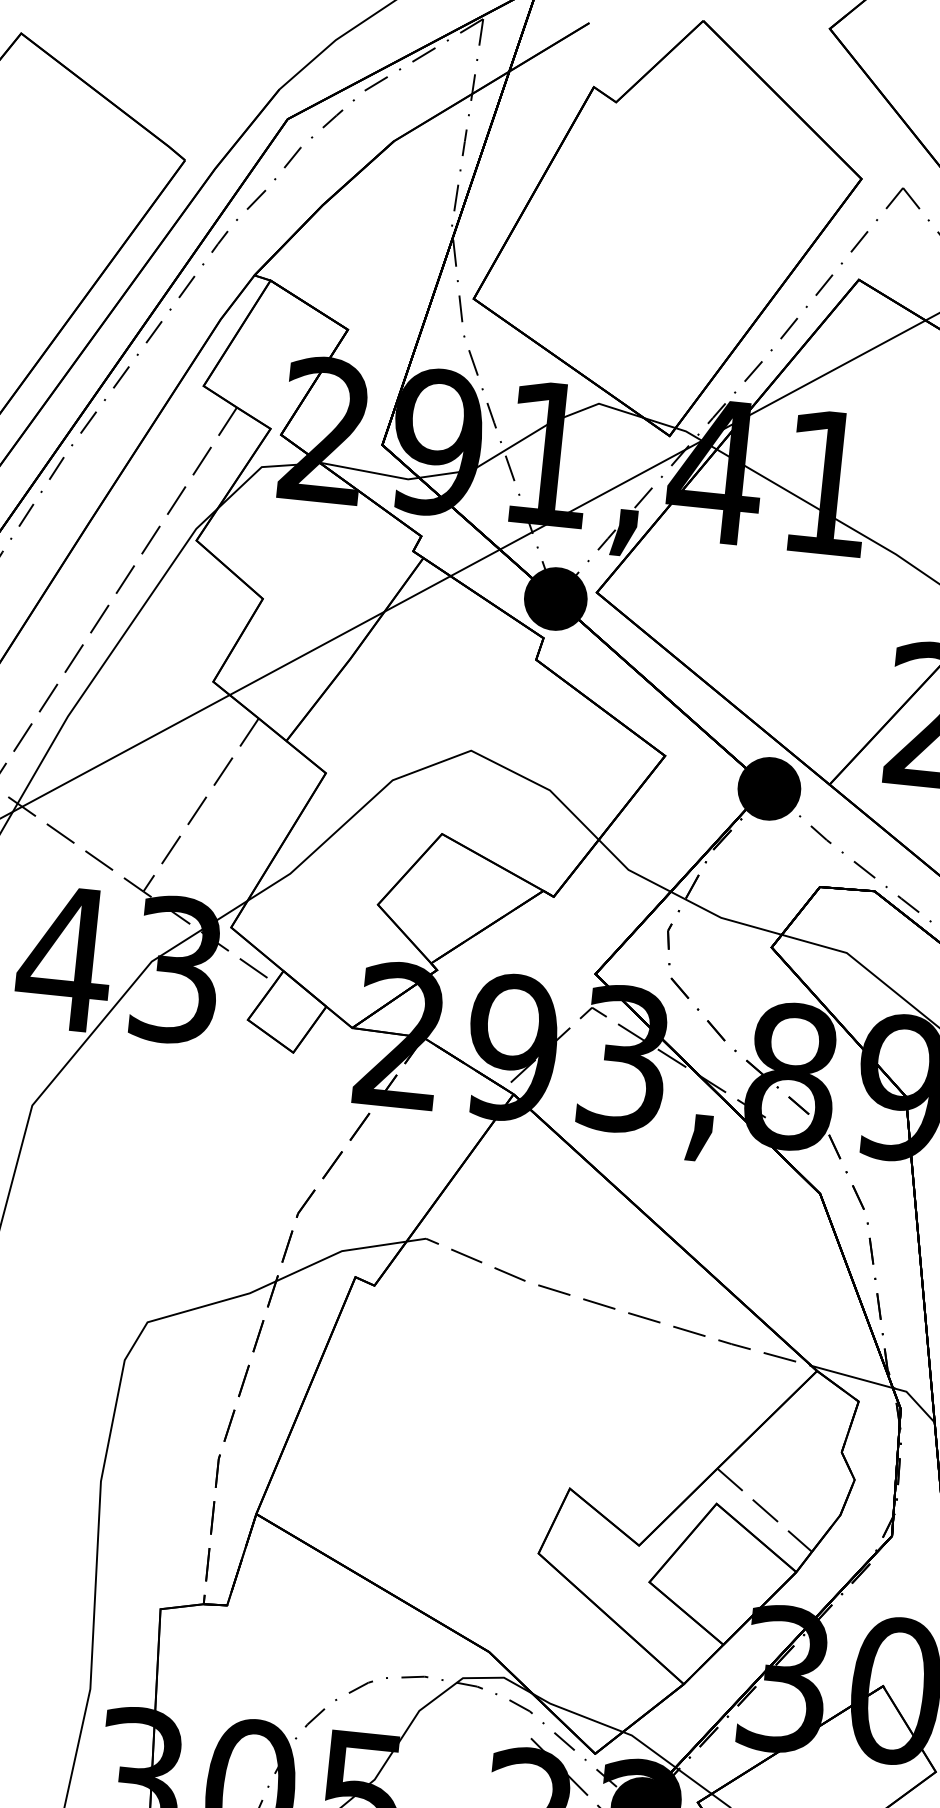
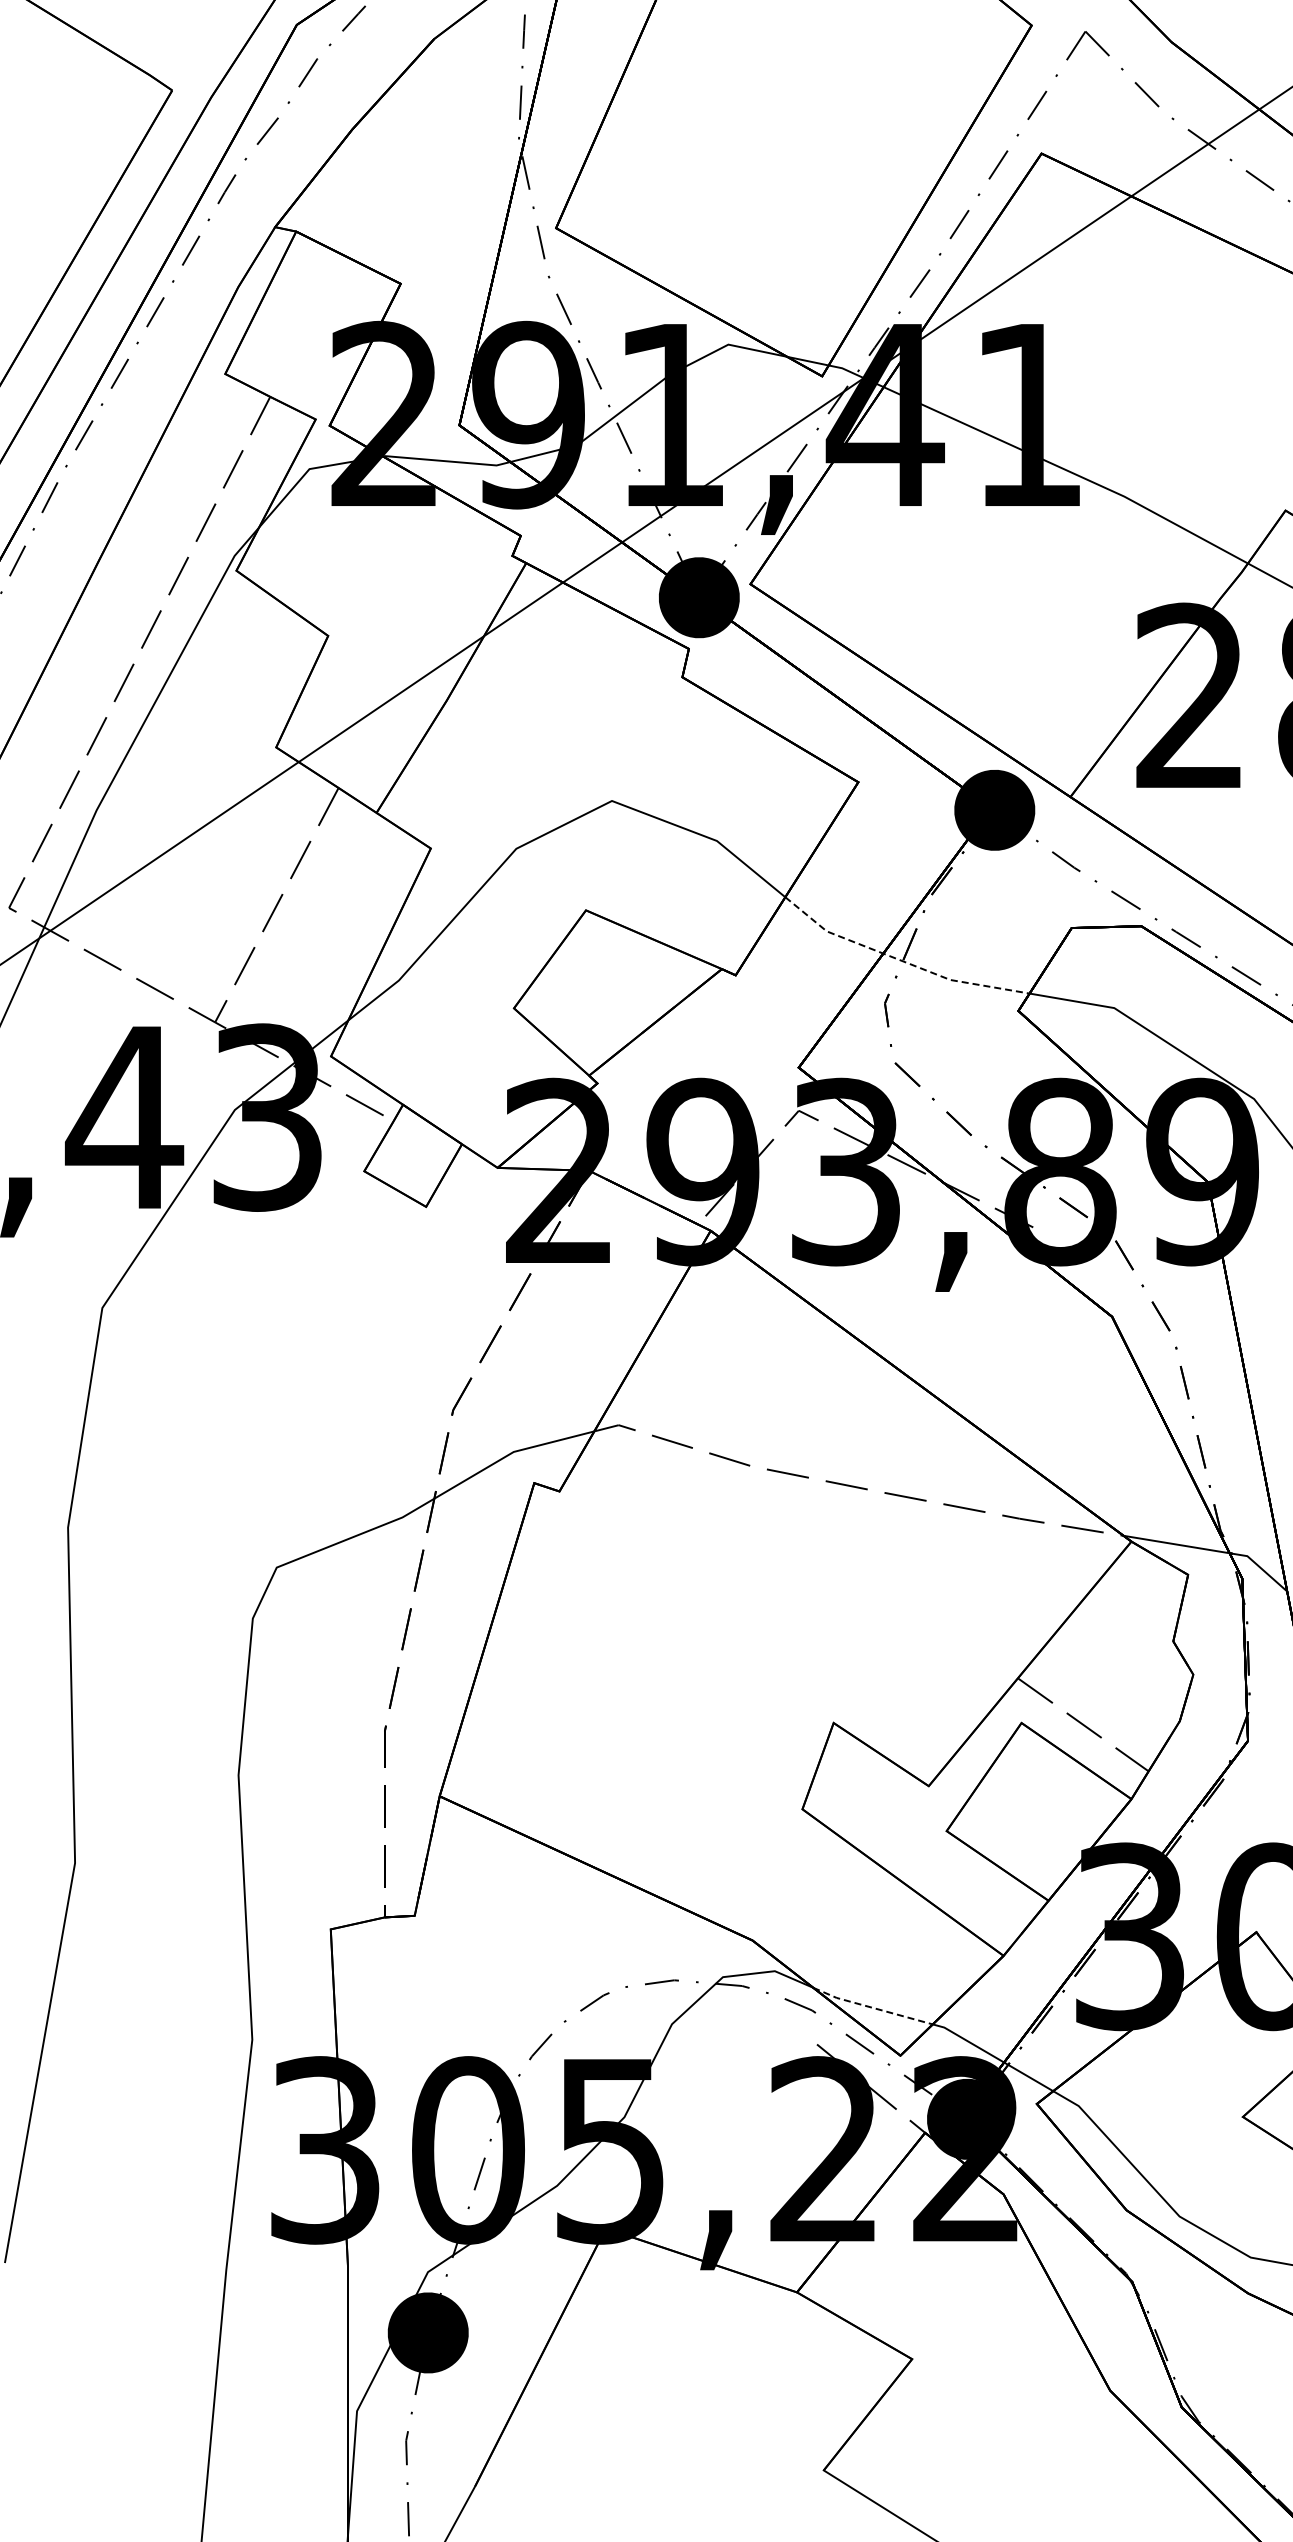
line: (684, 898) -> (901, 960), solid -> dashed
line: (577, 1713) -> (872, 2007), solid -> dashed

